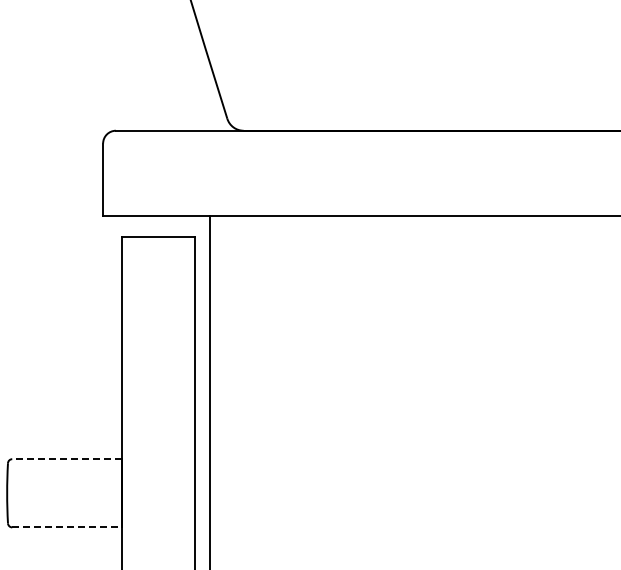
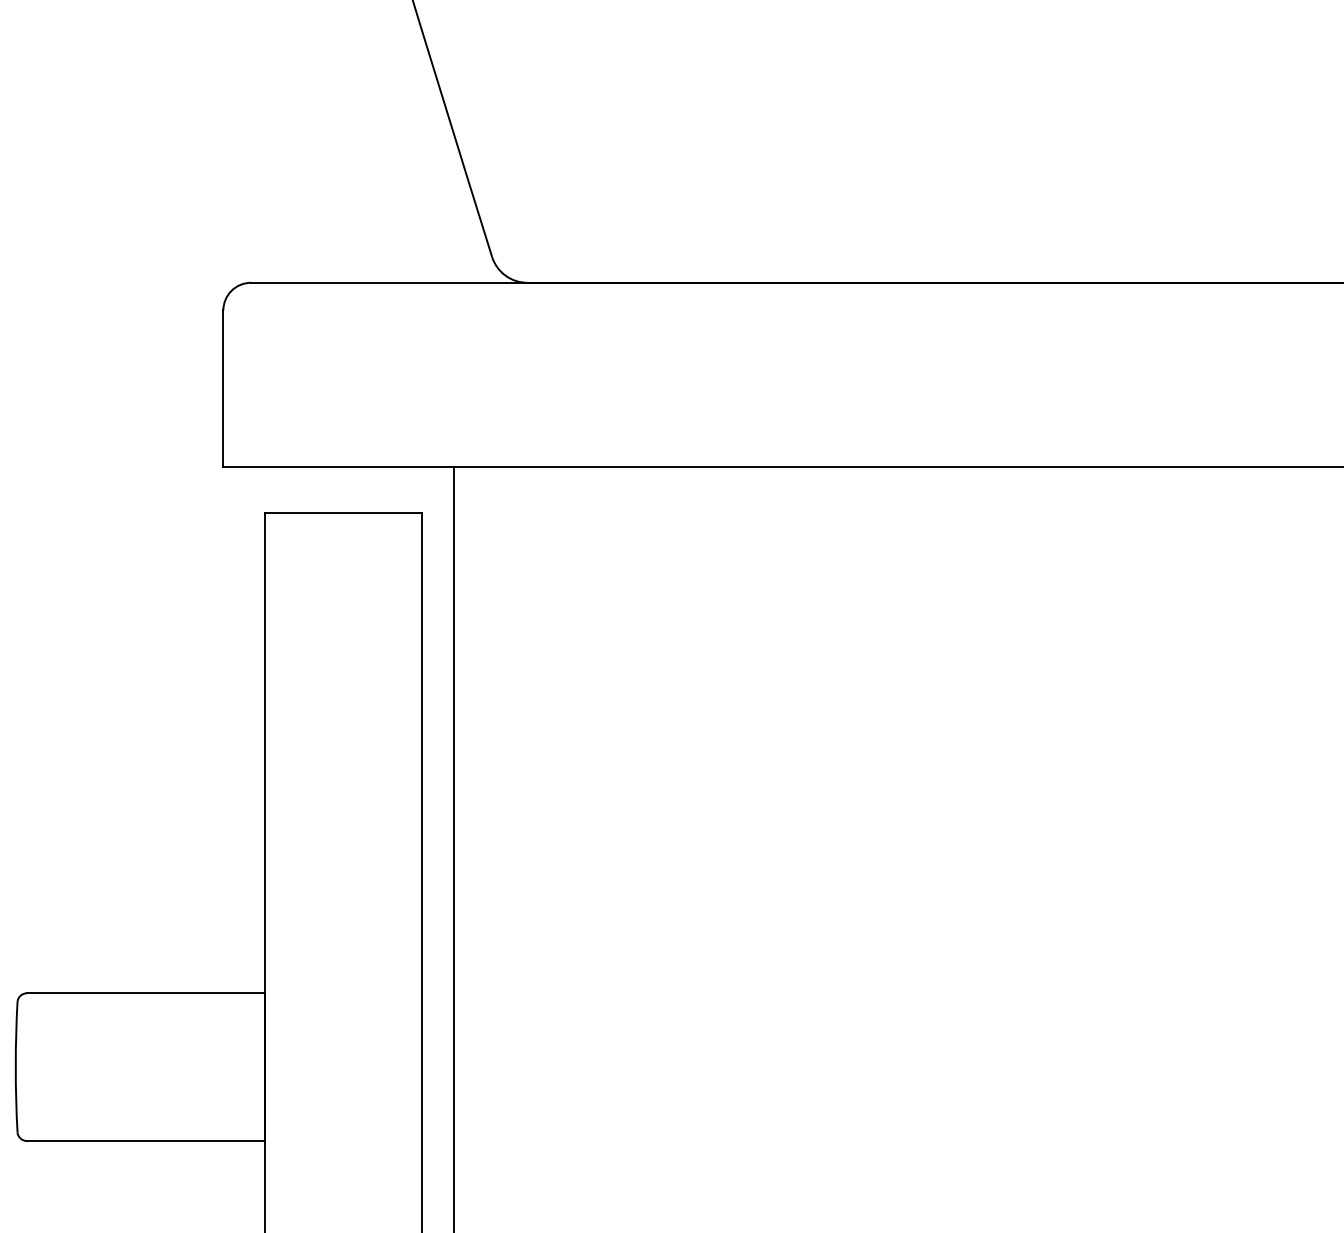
line: (66, 459) -> (144, 994), dashed -> solid
line: (67, 527) -> (146, 1141), dashed -> solid

